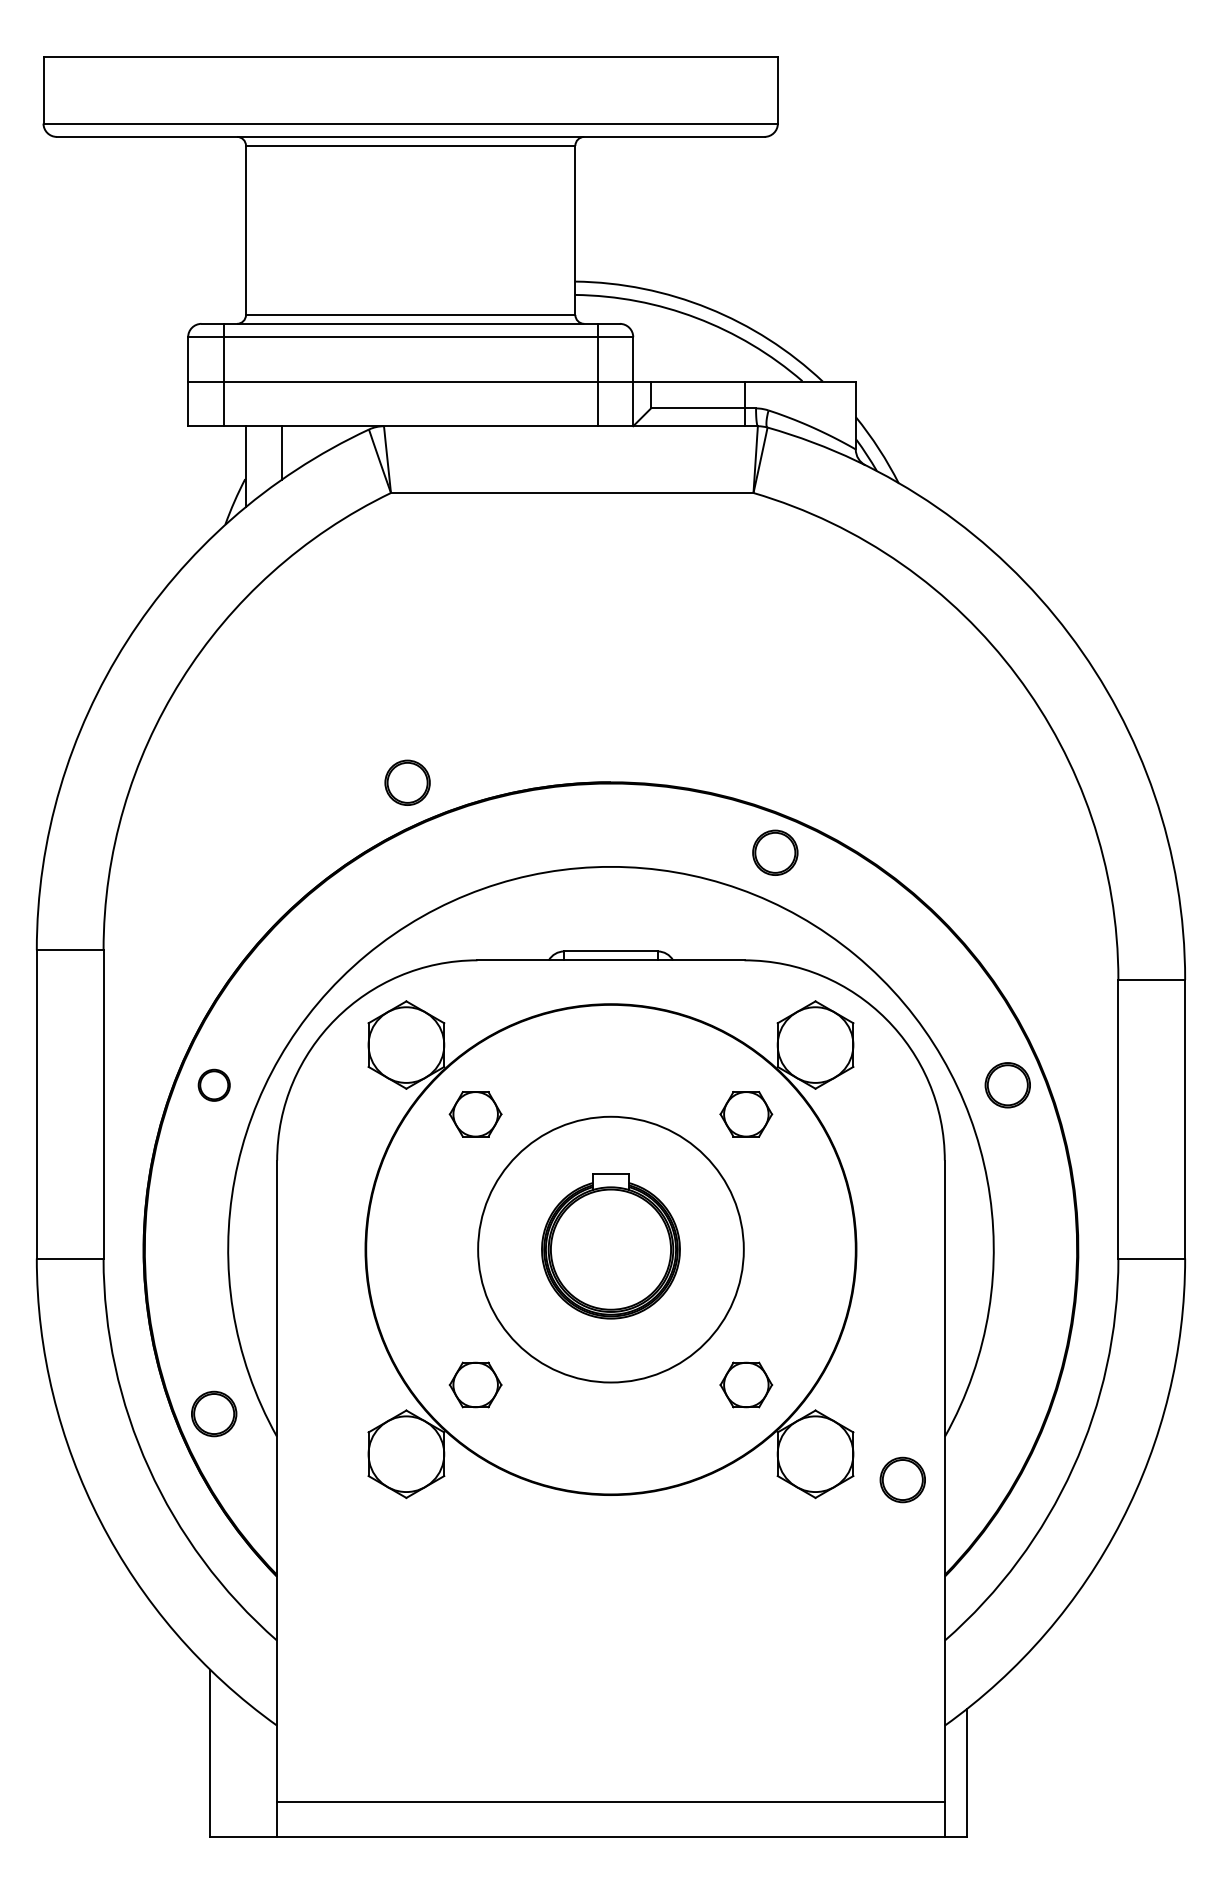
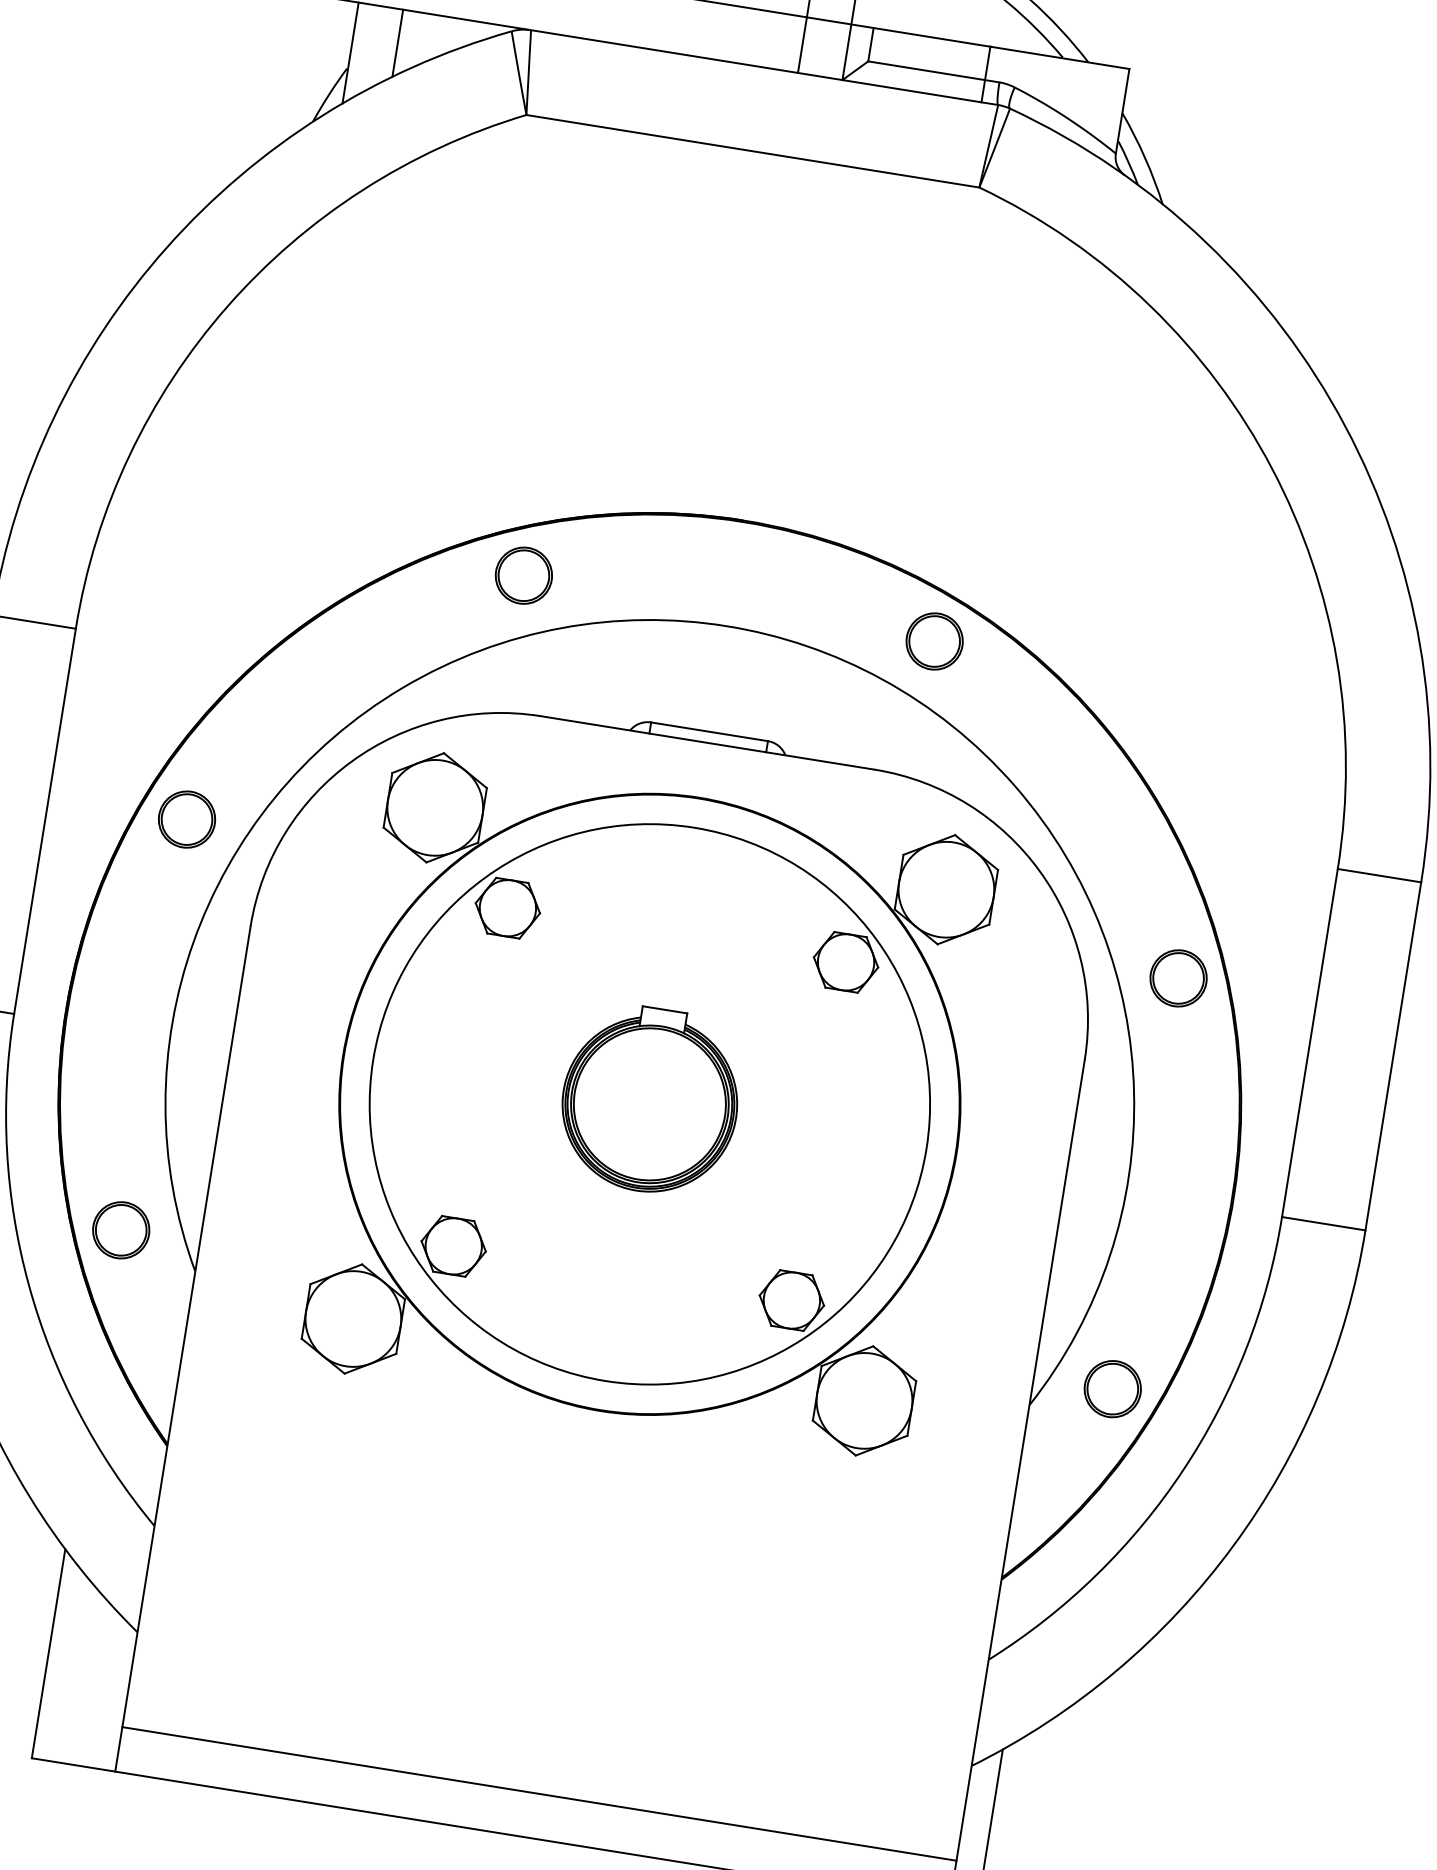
part: (407, 782) -> (523, 575), moved
part: (214, 1085) -> (187, 819), size x1.43
circle: (610, 1249) -> (649, 1104), size x1.67
part: (902, 1479) -> (1112, 1388), moved

